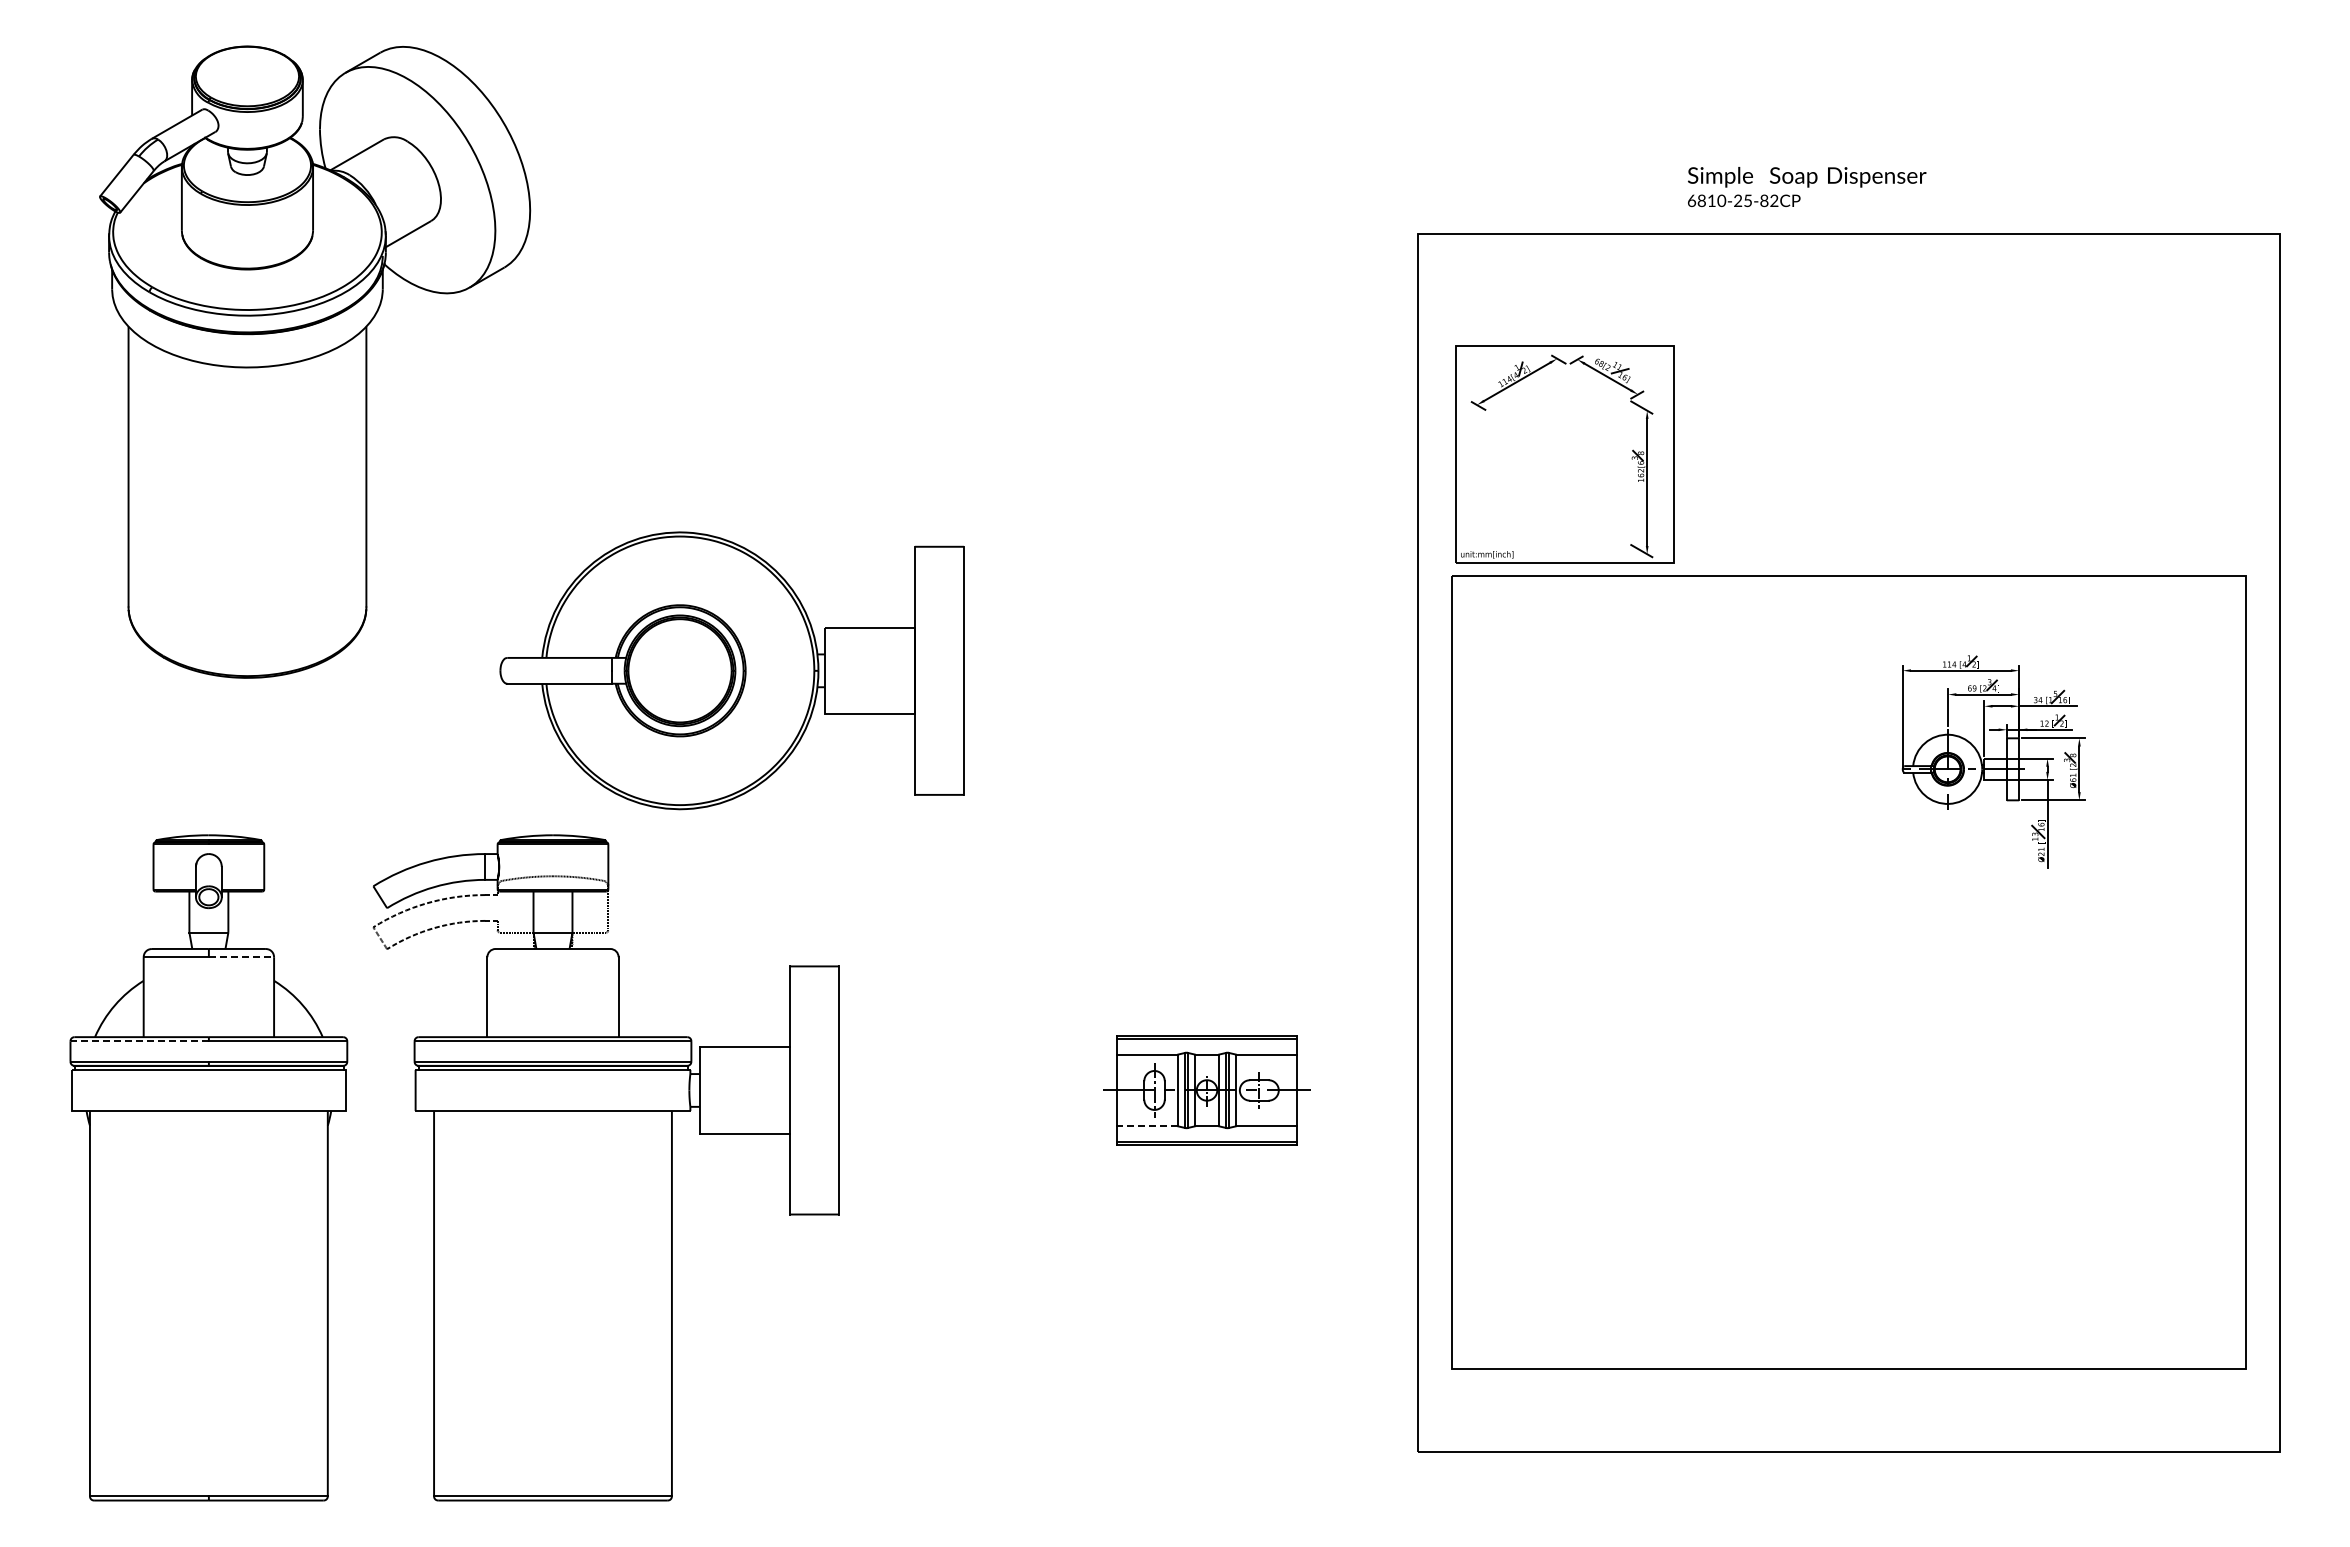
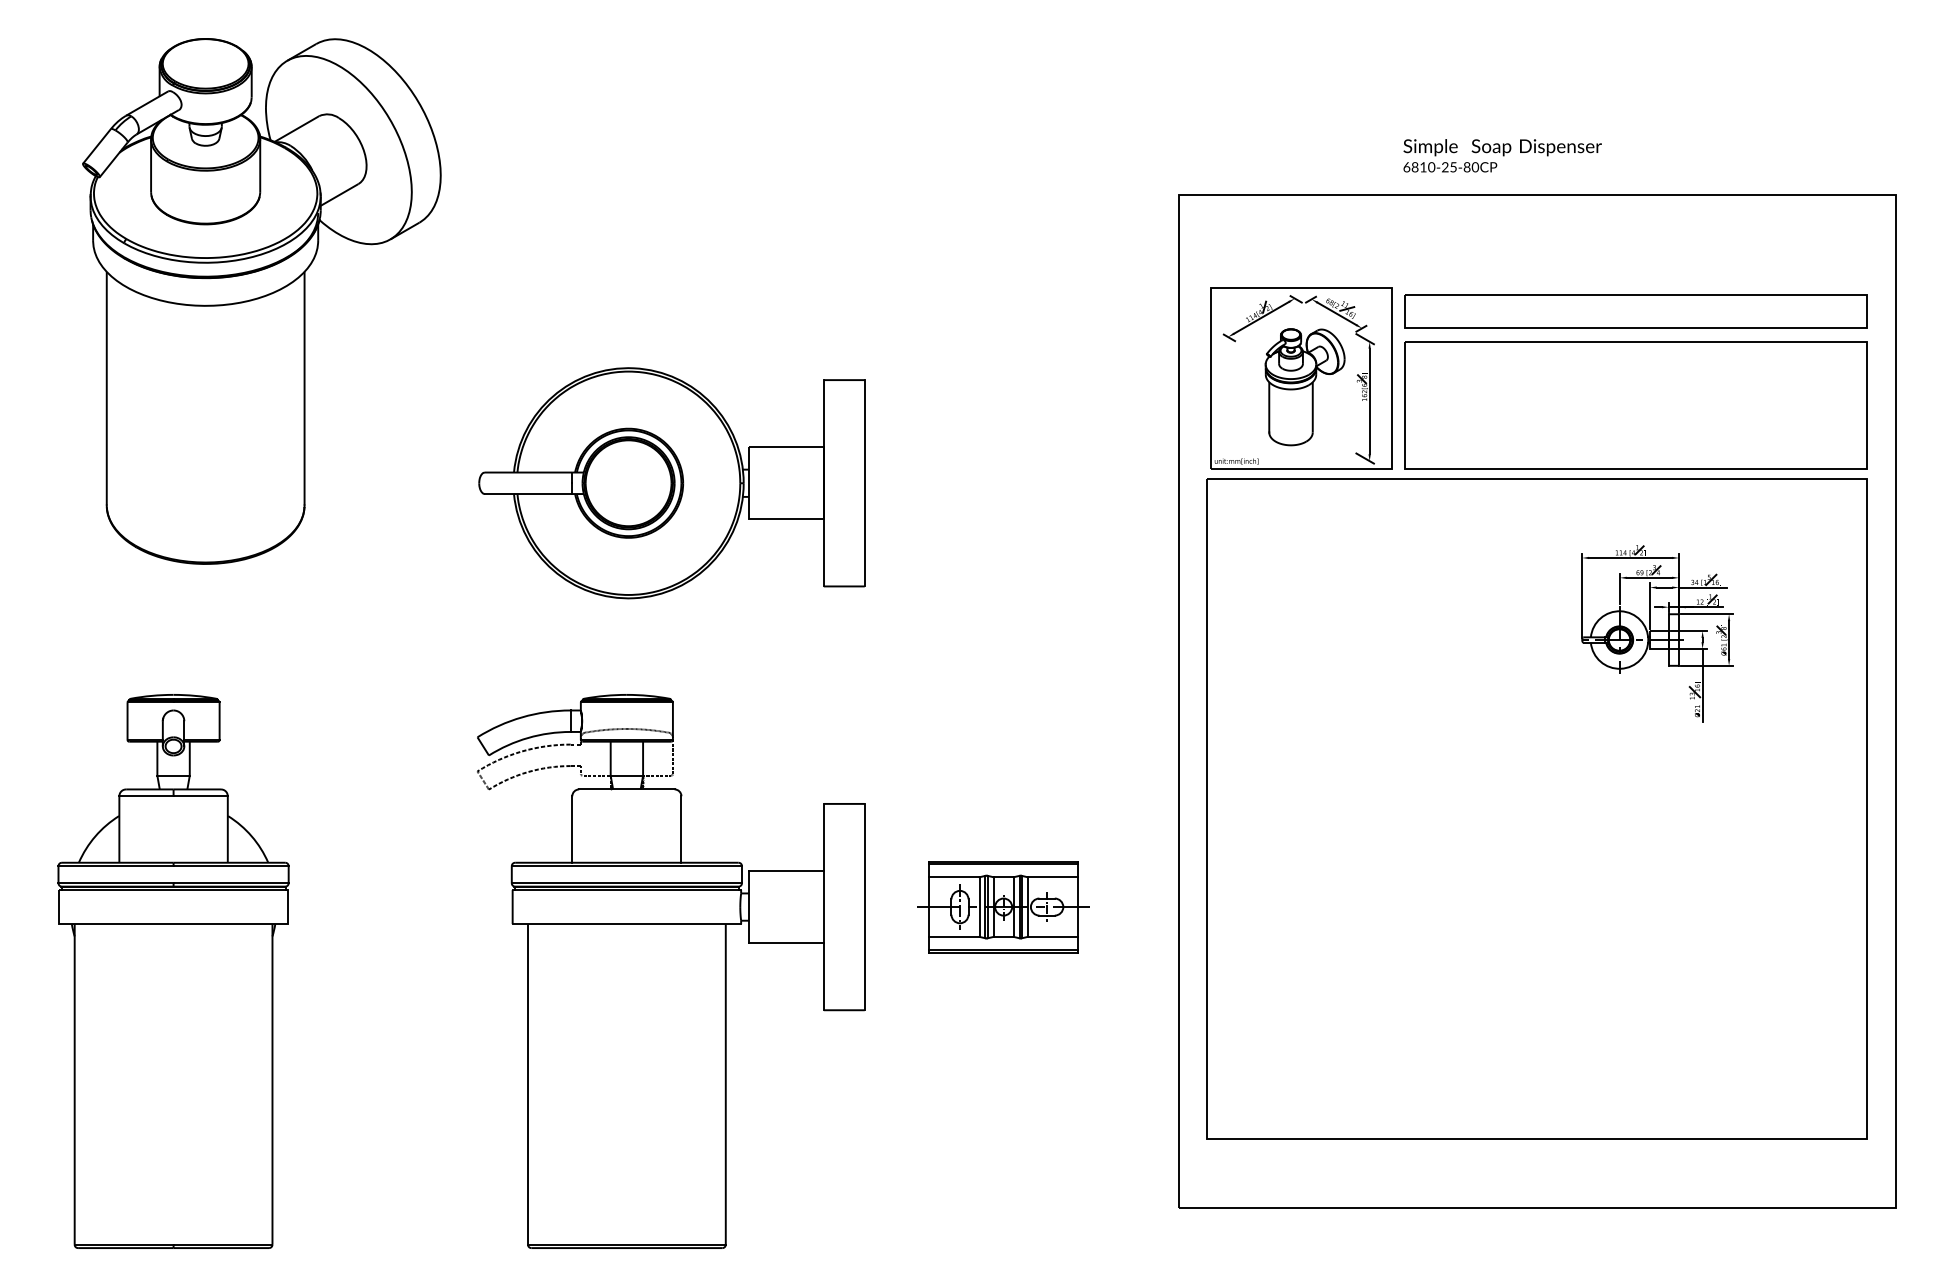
text: (1774, 202) -> (1475, 168), 6810-25-82CP -> 6810-25-80CP
part: (1967, 374) -> (1636, 311), added
part: (1569, 465) -> (1305, 387), added
part: (1967, 486) -> (1636, 404), added
part: (731, 670) -> (671, 483), moved
line: (241, 957) -> (200, 796), dashed -> solid
line: (139, 1041) -> (115, 866), dashed -> solid
line: (1147, 1126) -> (954, 937), dashed -> solid
part: (605, 1167) -> (670, 971), moved

